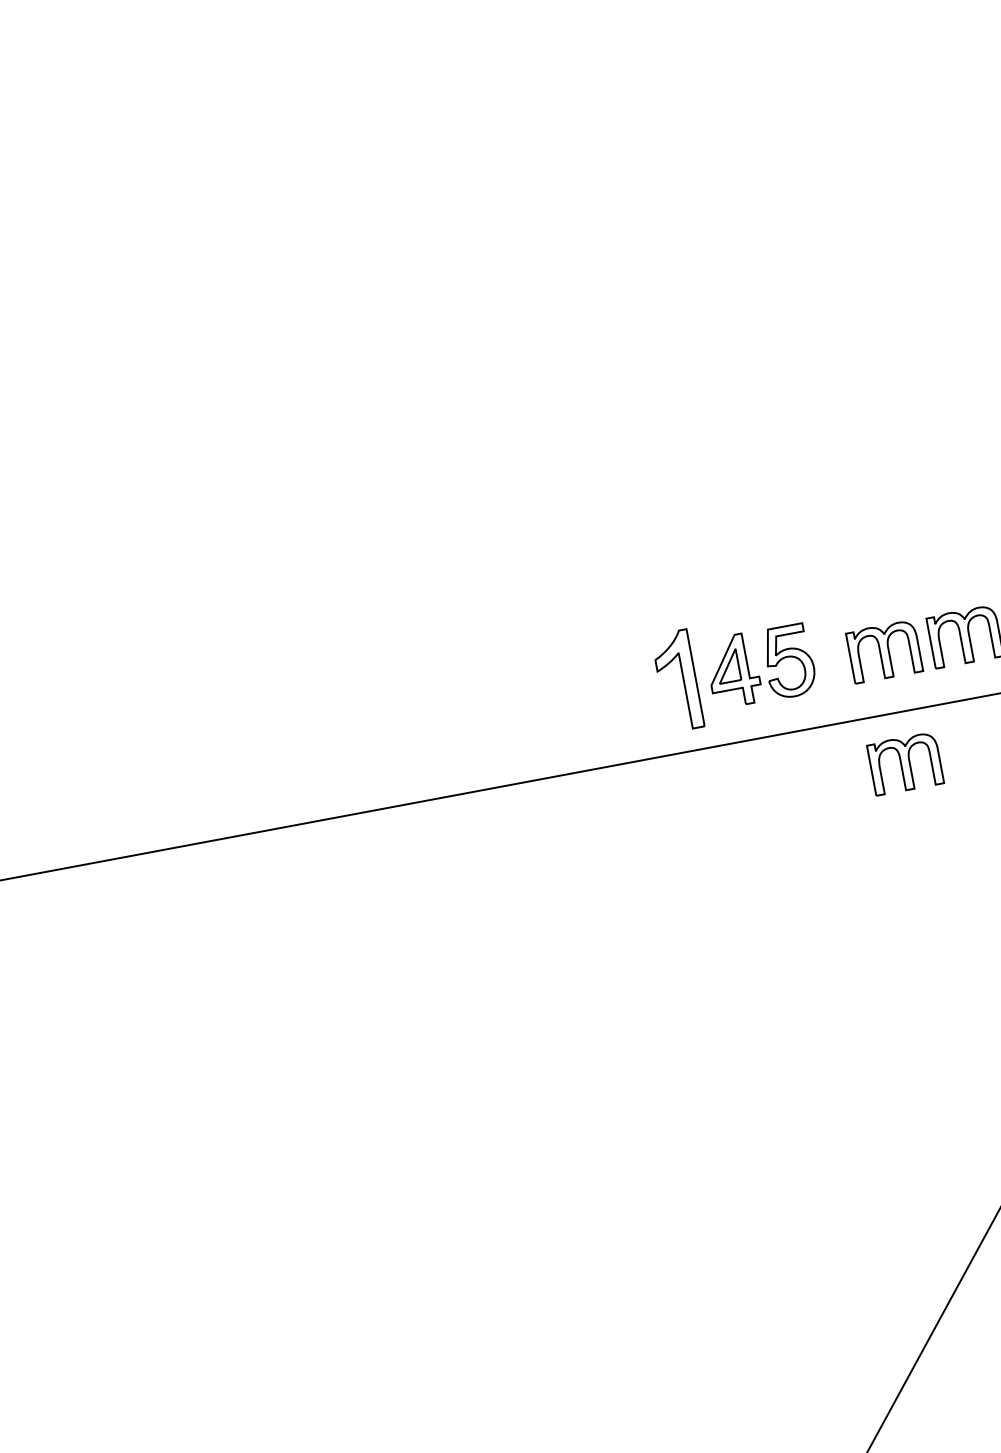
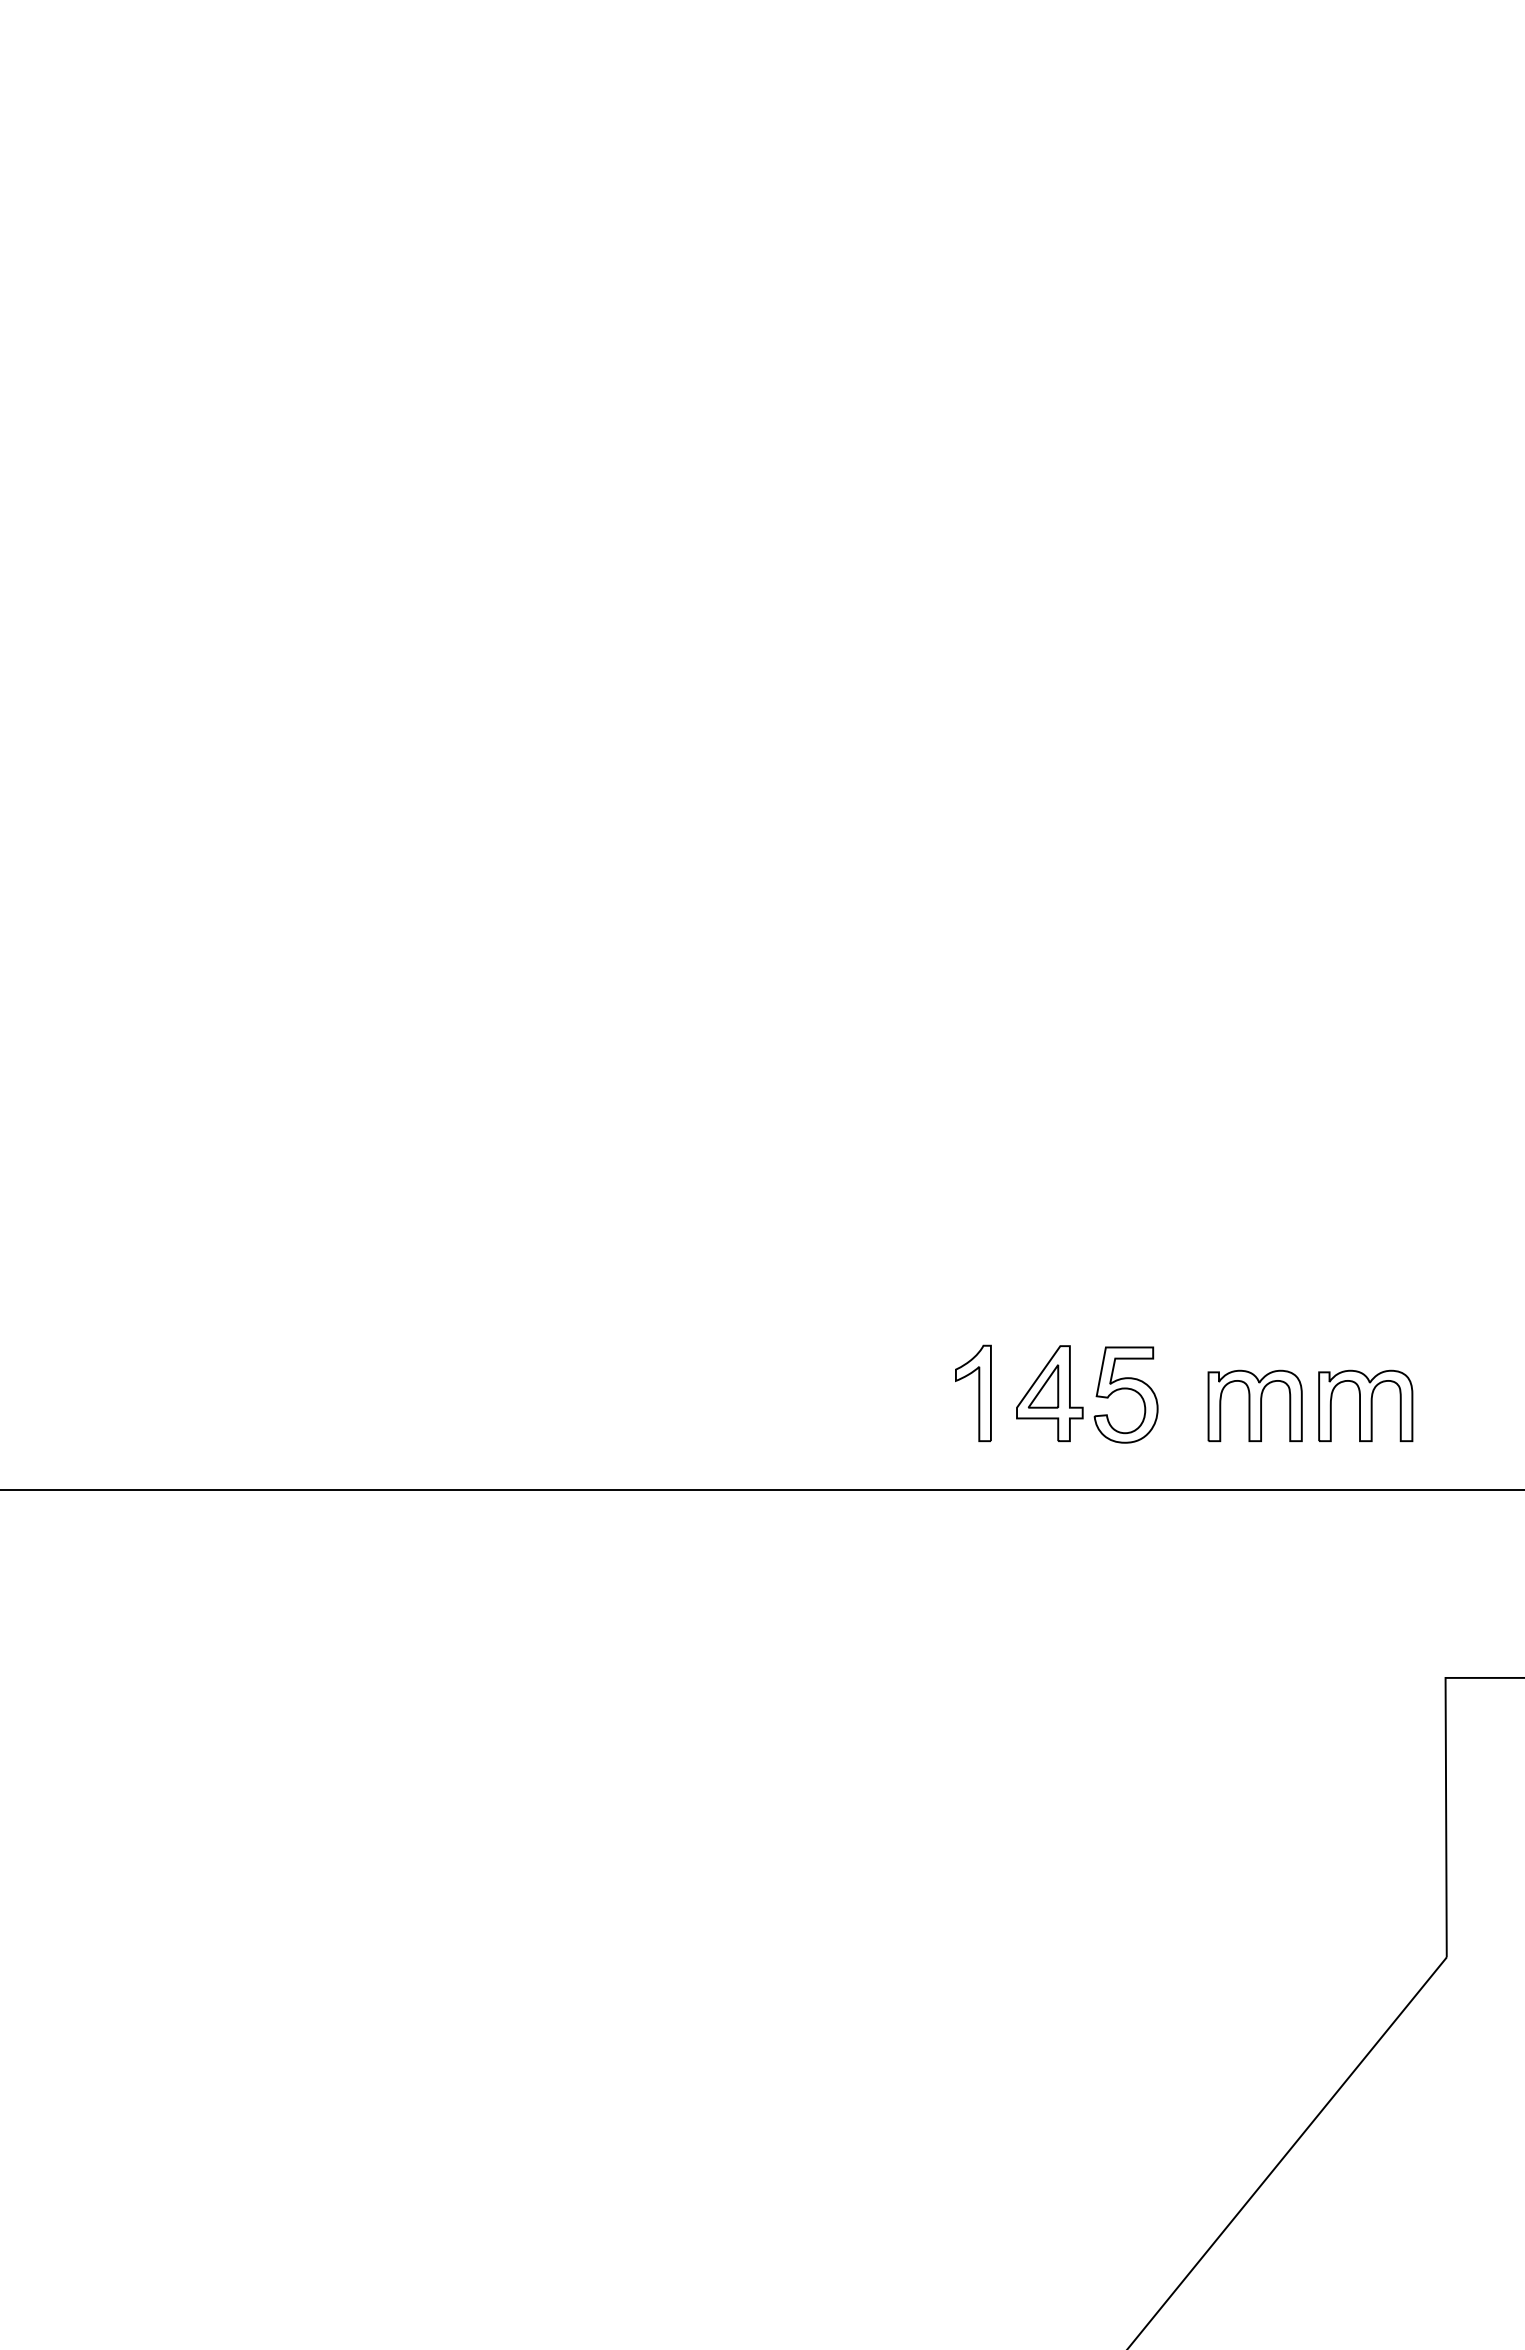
part: (677, 681) -> (973, 1393), size x0.71
part: (904, 763) -> (1254, 1559), removed

